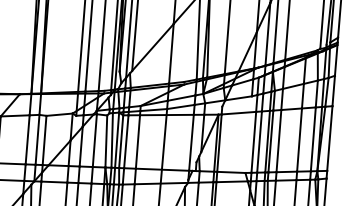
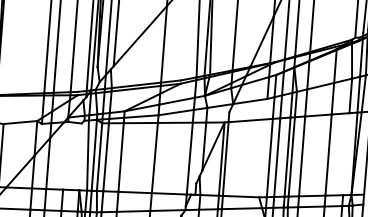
line: (312, 139) -> (345, 154), removed
line: (94, 140) -> (65, 155), removed
line: (106, 141) -> (80, 156), removed

